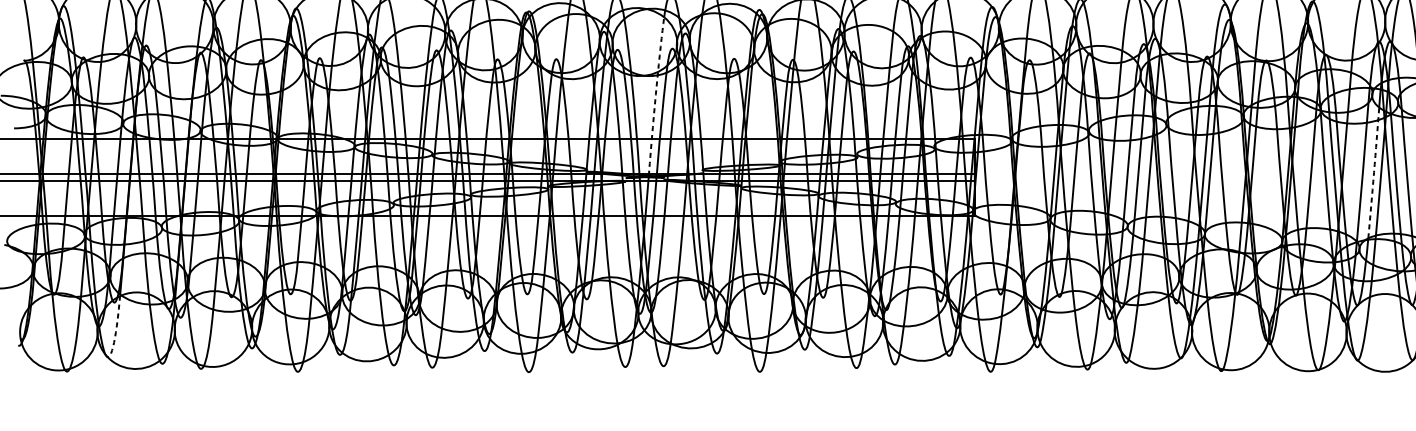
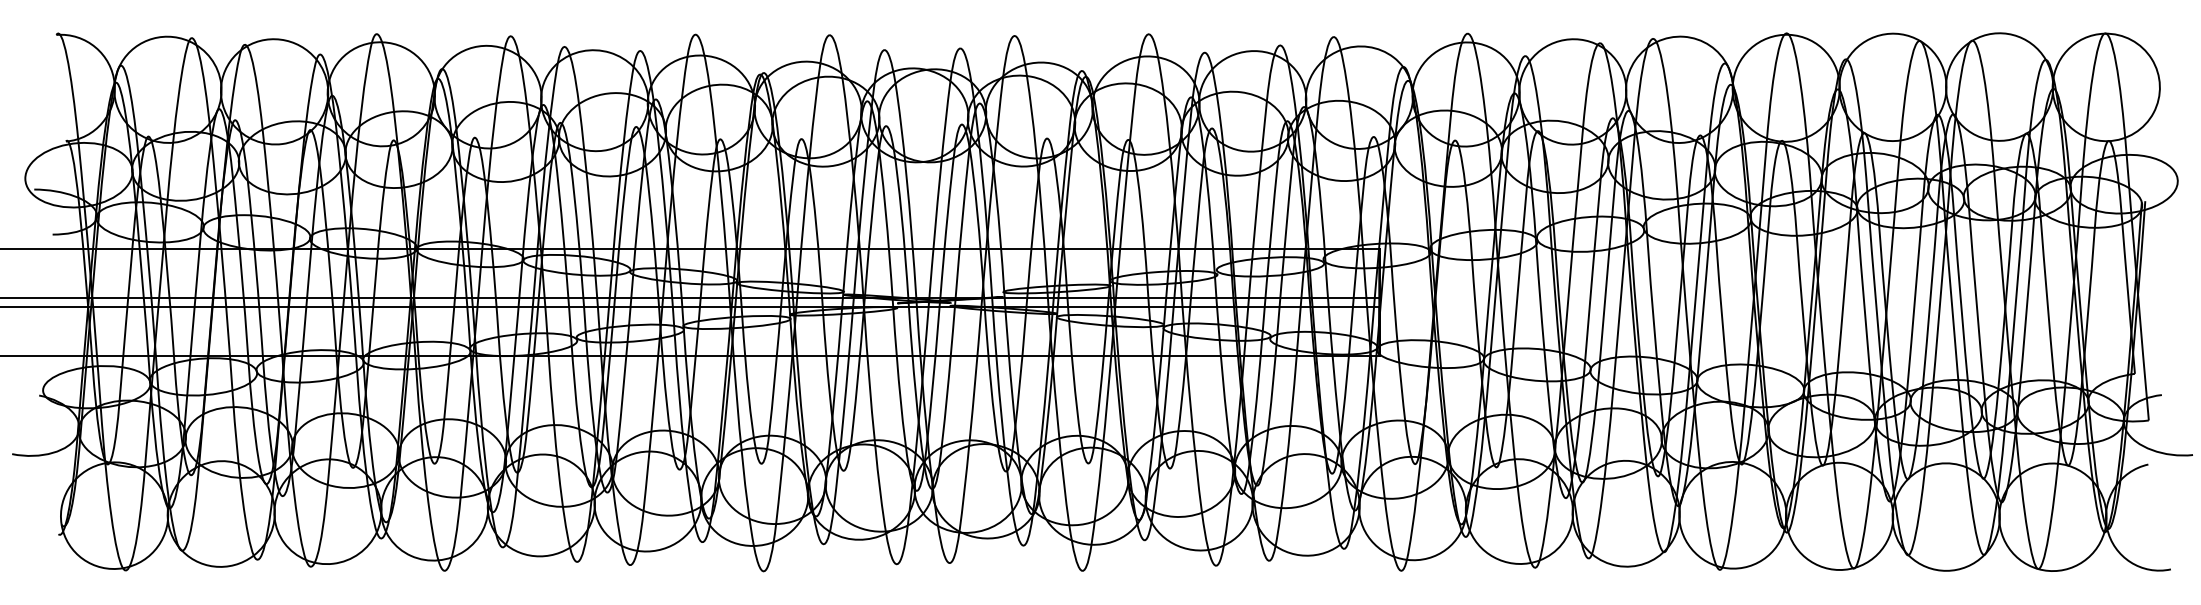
arc: (655, 94) -> (938, 187), dashed -> solid
arc: (1373, 172) -> (1930, 295), dashed -> solid
arc: (116, 332) -> (193, 516), dashed -> solid

